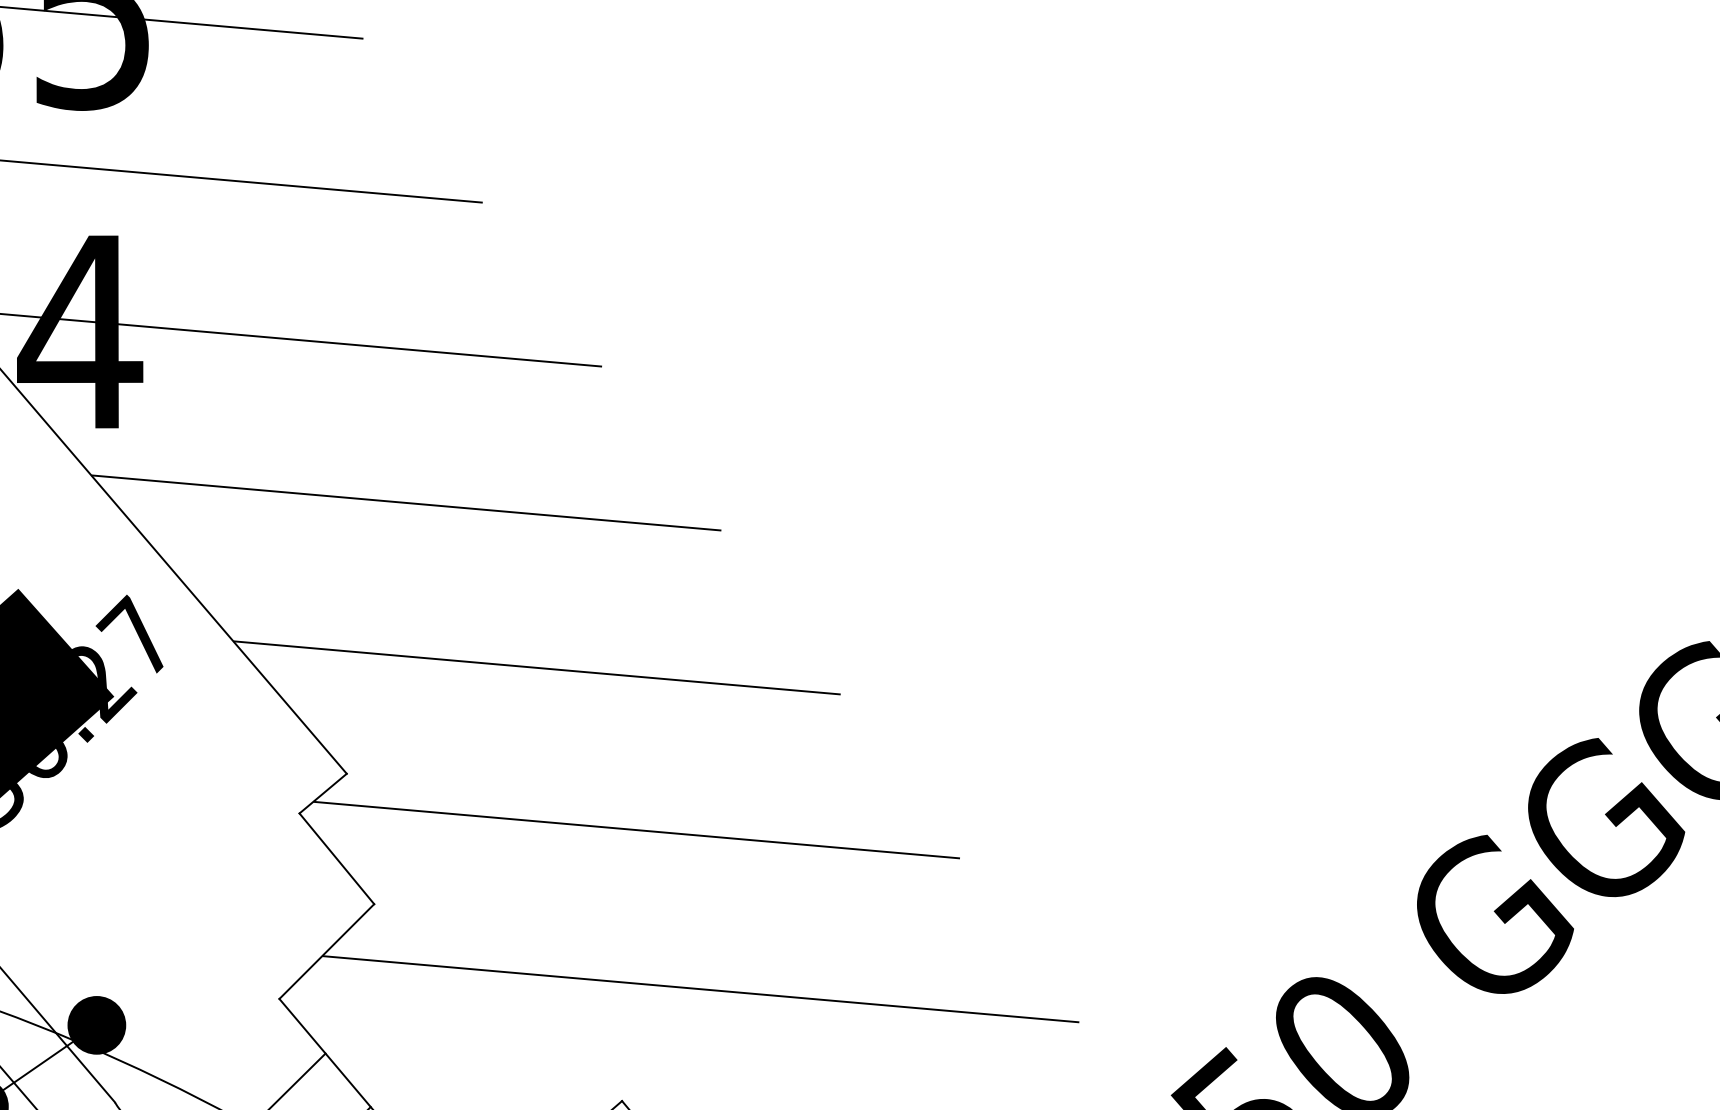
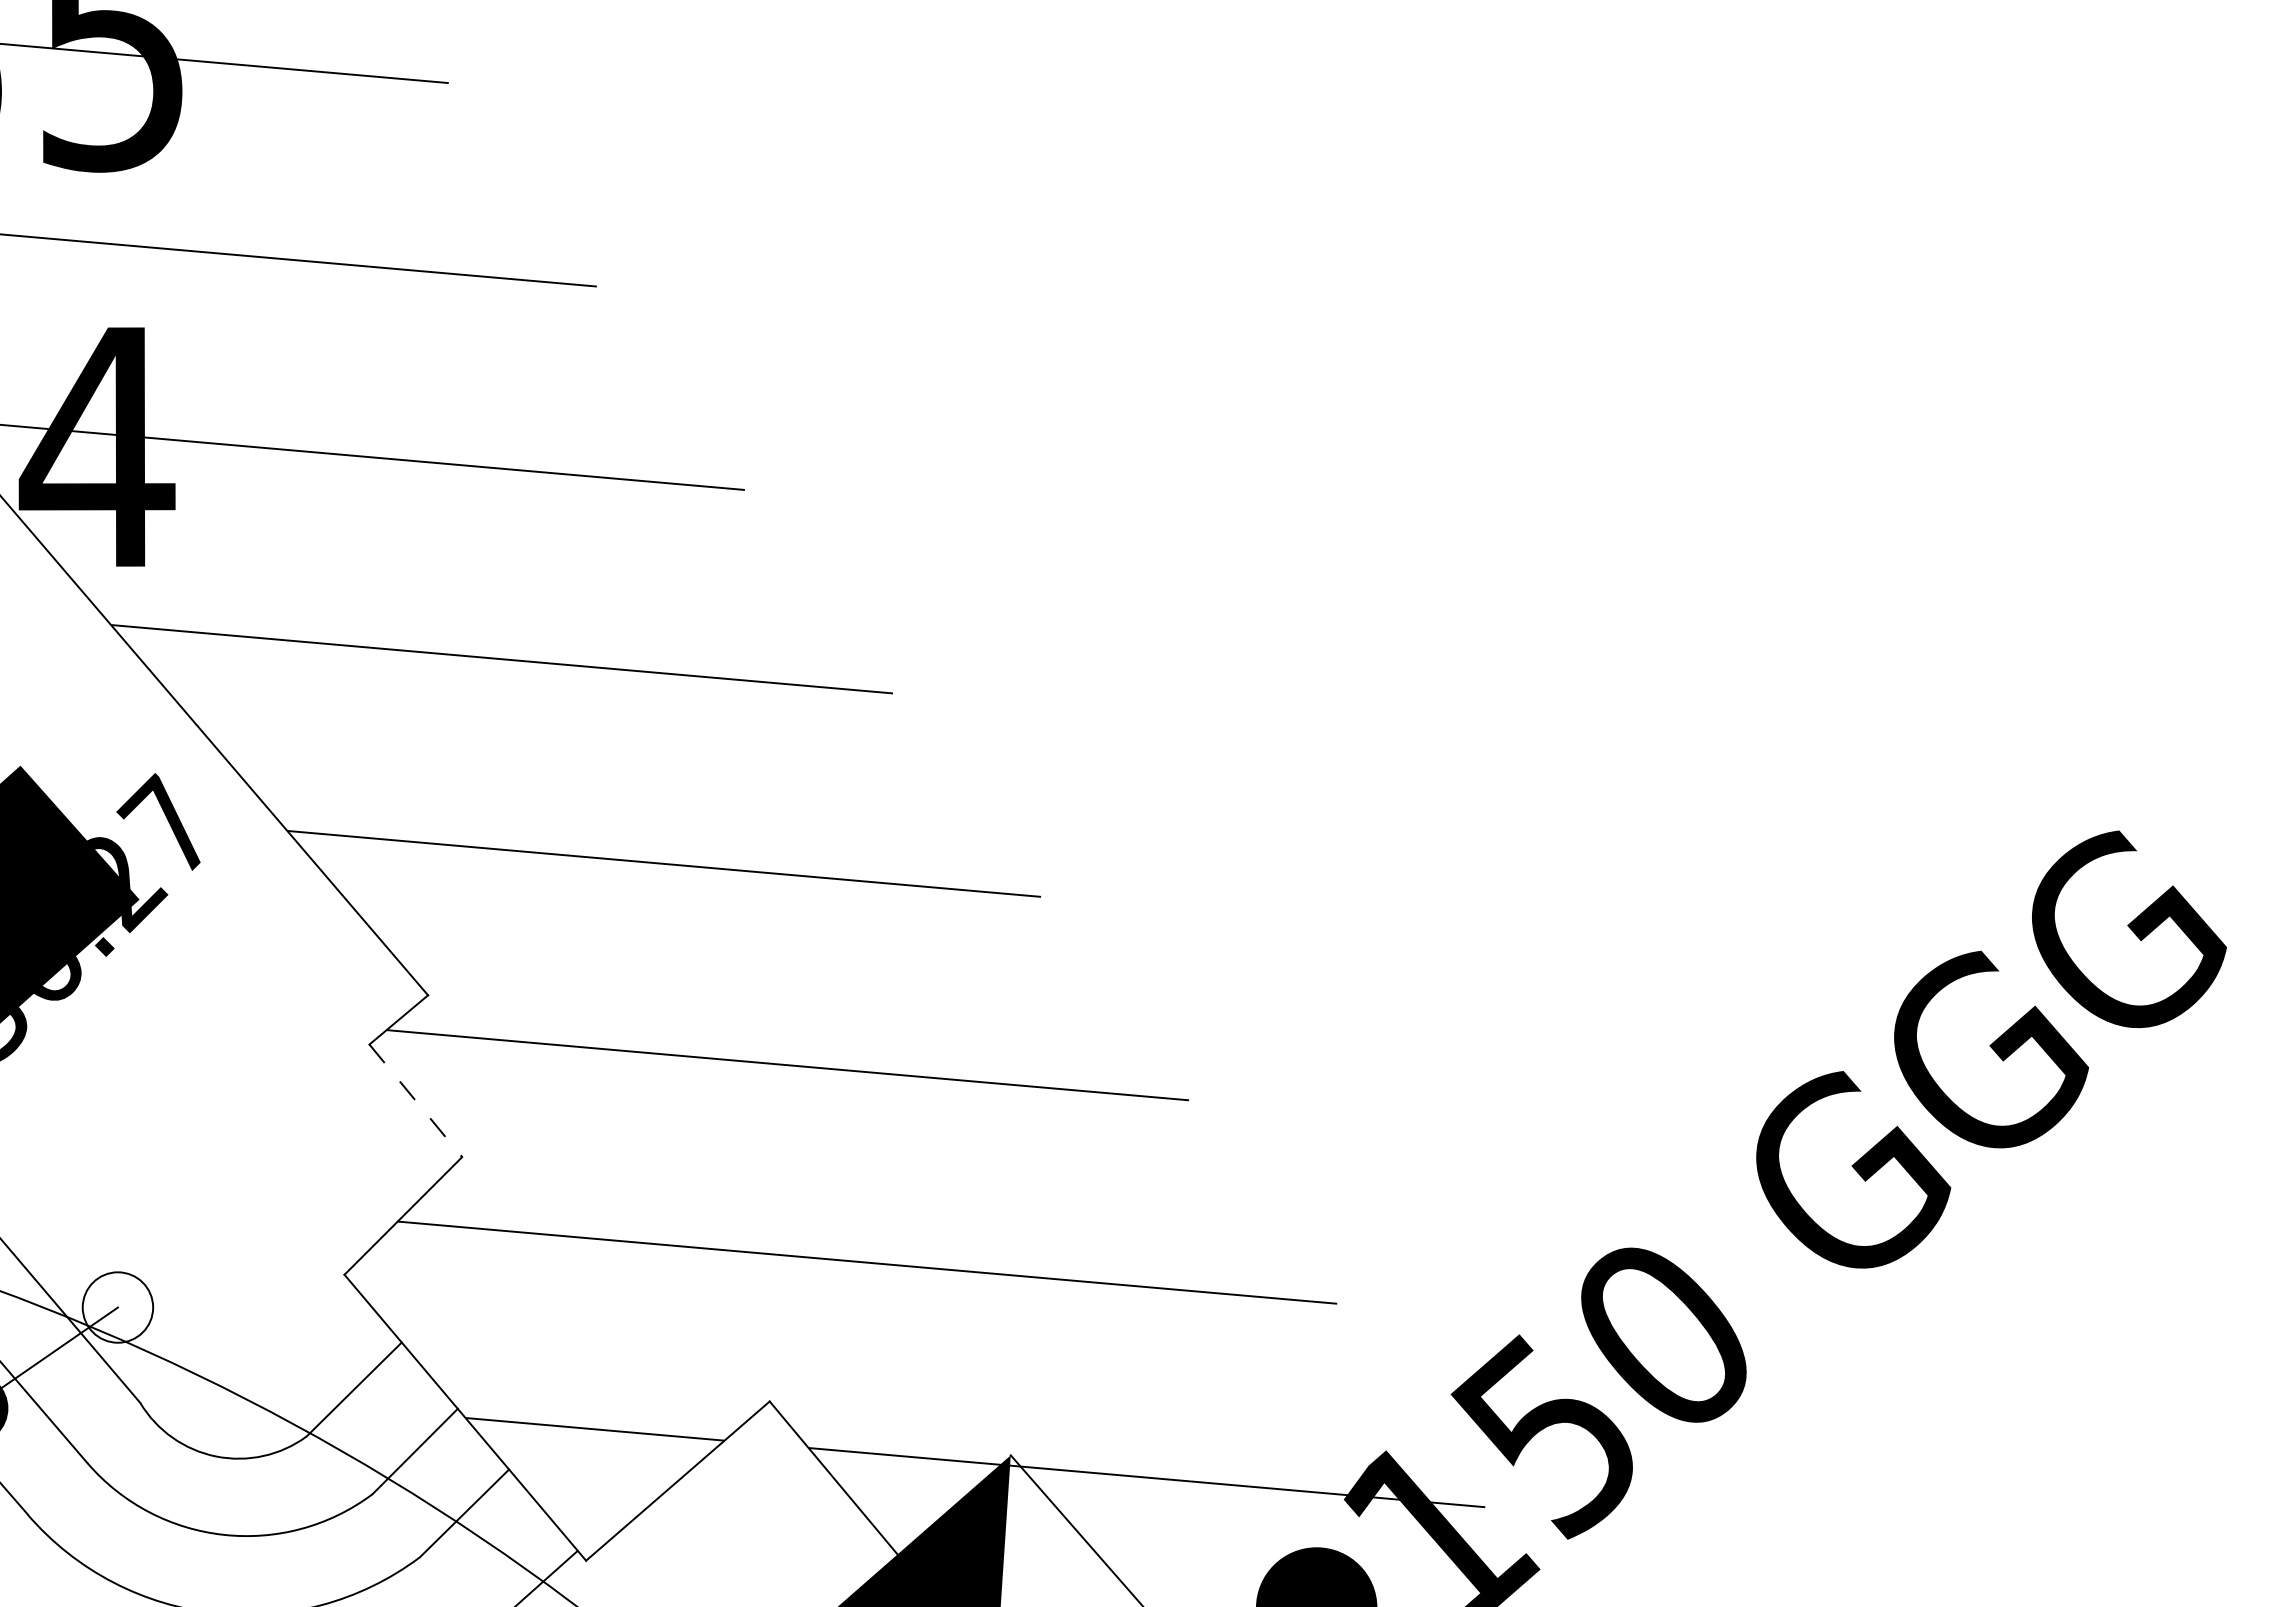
line: (336, 858) -> (415, 1100), solid -> dashed
fill: (96, 1025) -> (117, 1307), removed

